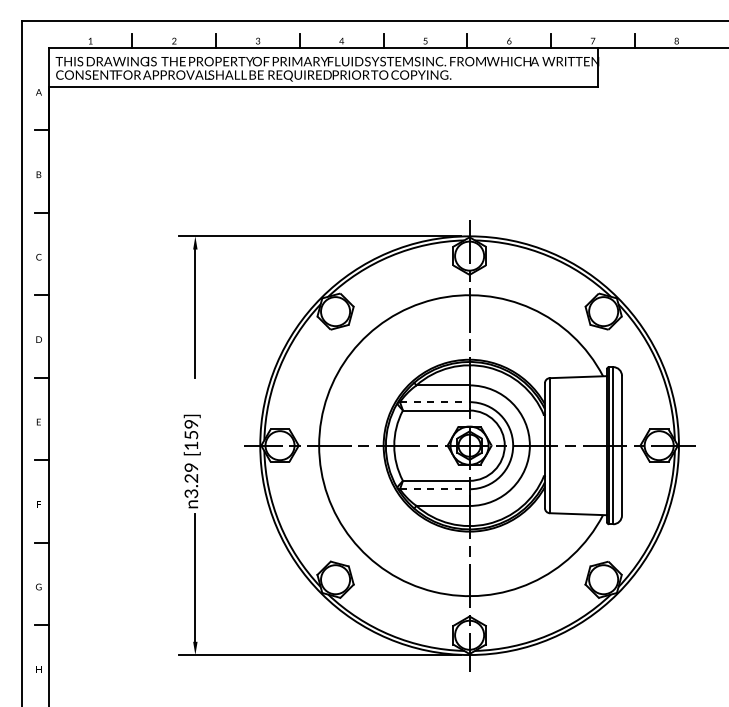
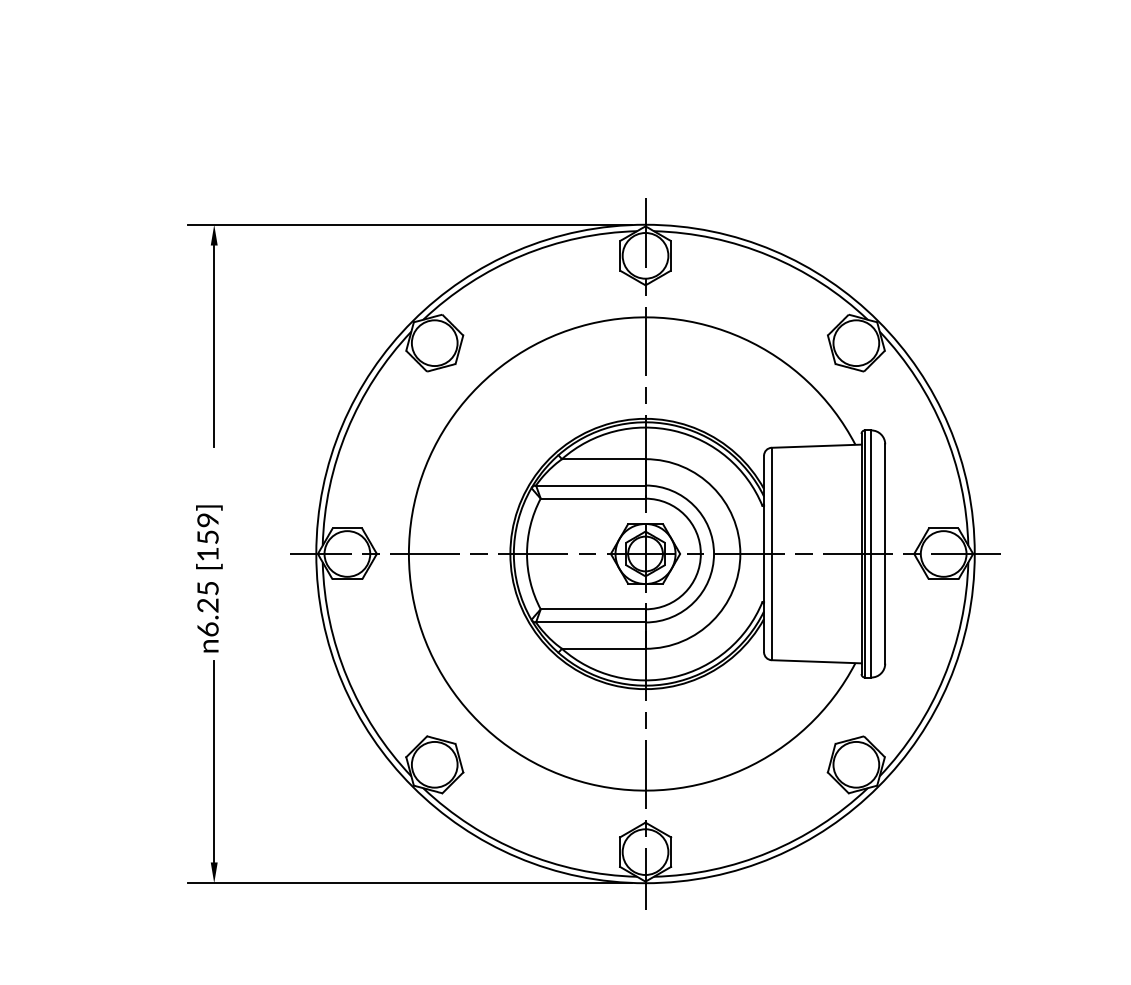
line: (434, 402) -> (590, 486), dashed -> solid
text: (191, 480) -> (208, 608), n3.29 -> n6.25
line: (434, 489) -> (590, 622), dashed -> solid

